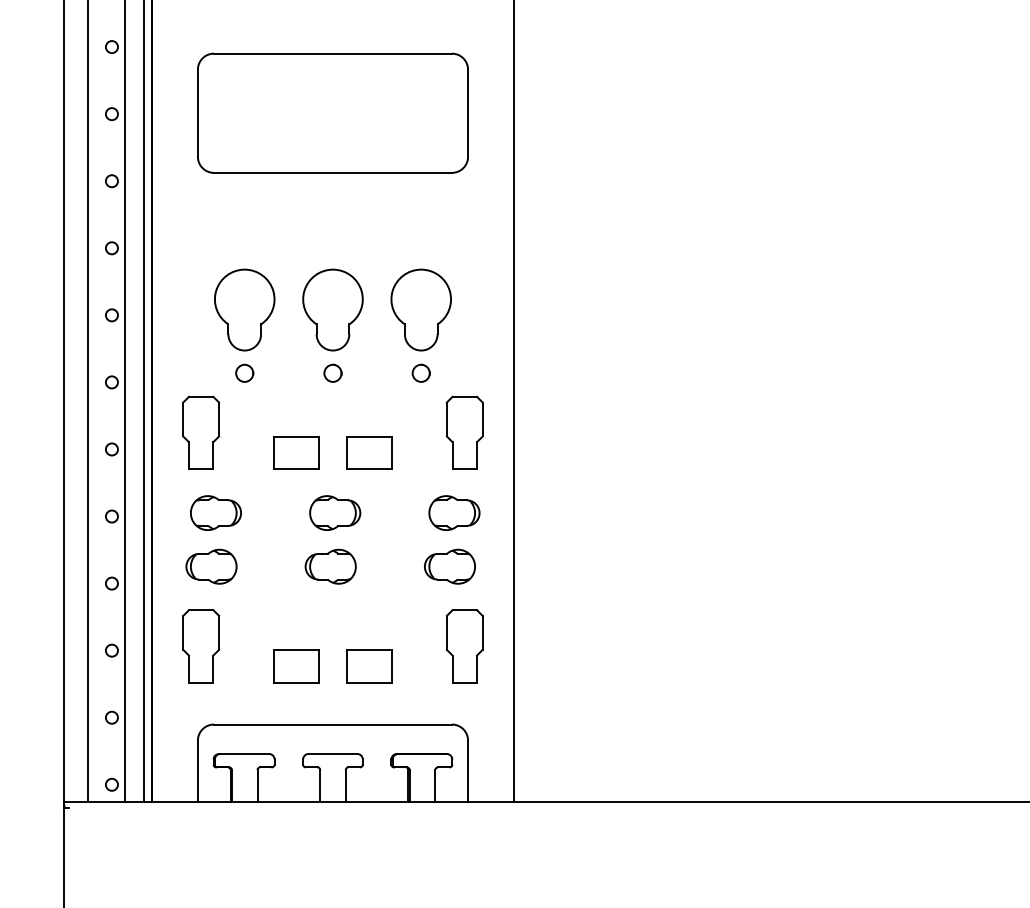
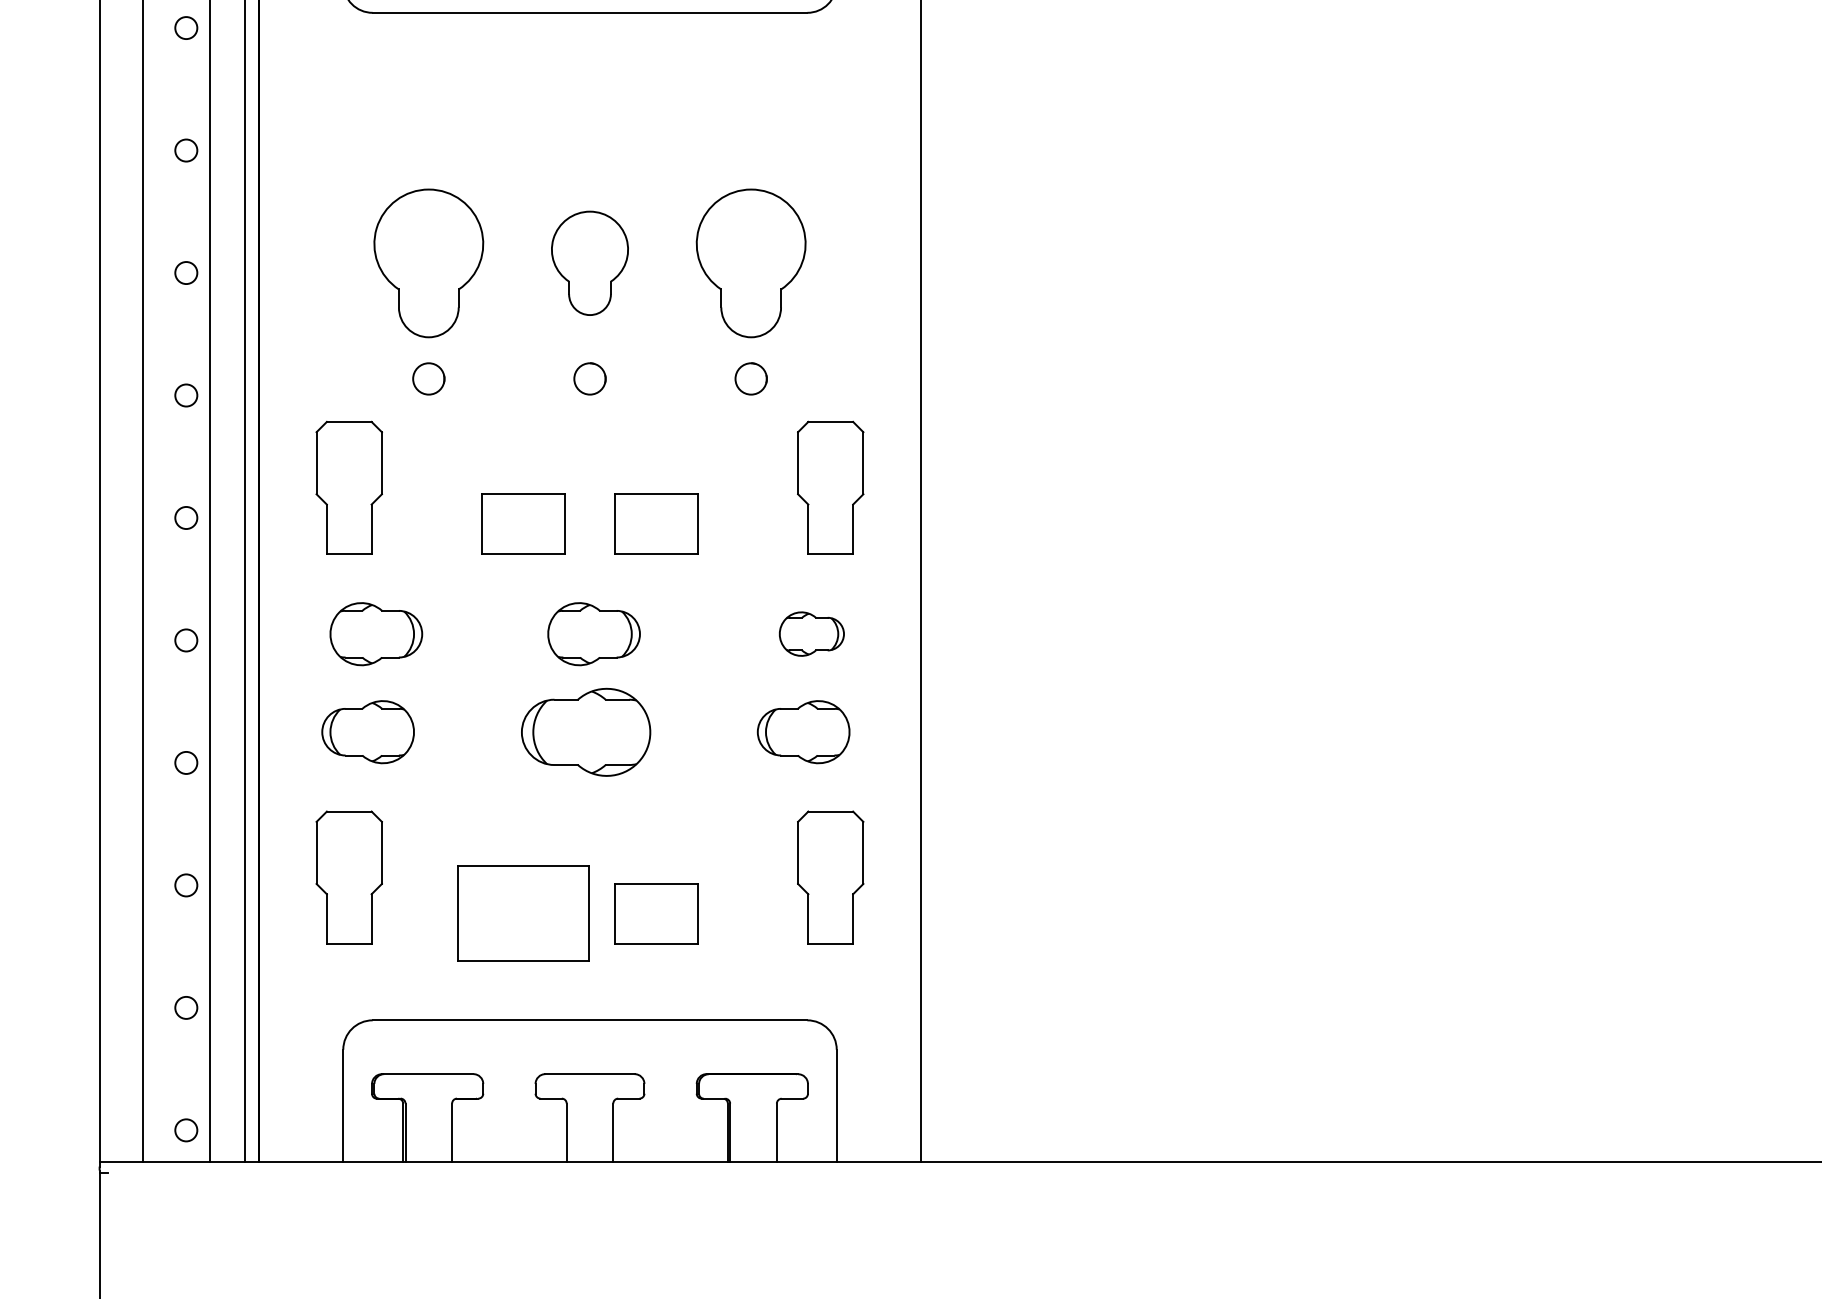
part: (332, 309) -> (589, 262), size x0.7
part: (454, 512) -> (811, 633), size x0.7
part: (330, 566) -> (585, 731), size x1.4
part: (296, 666) -> (523, 914), size x1.6

